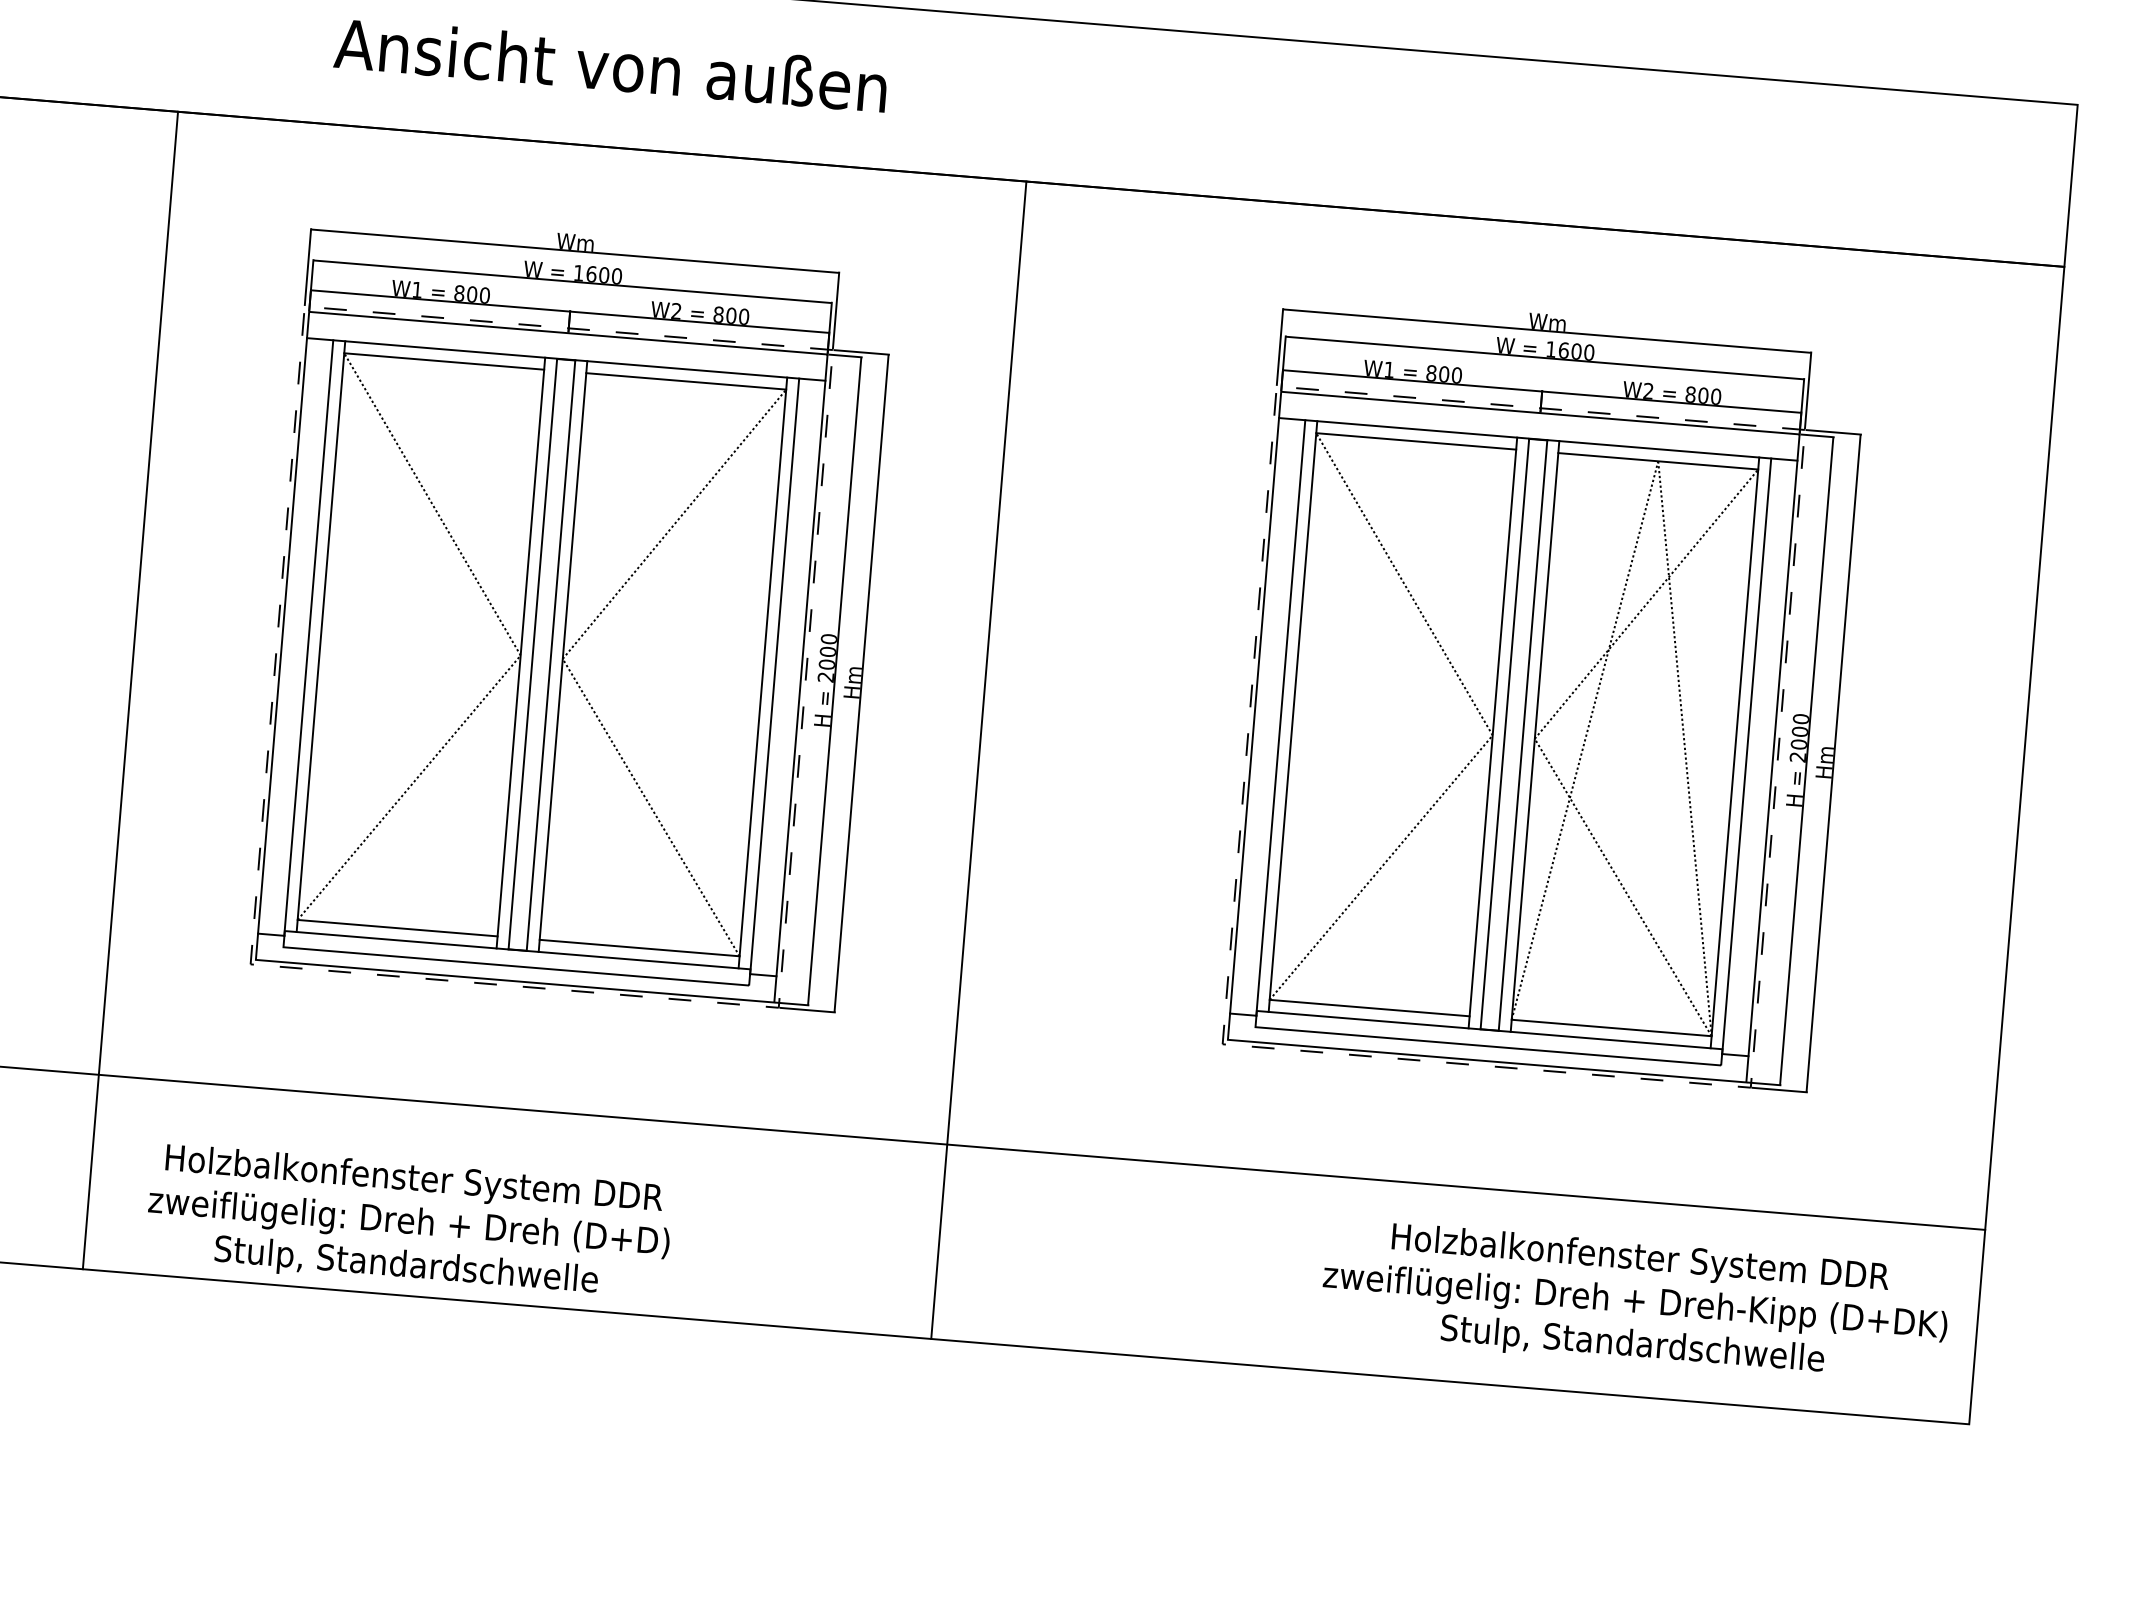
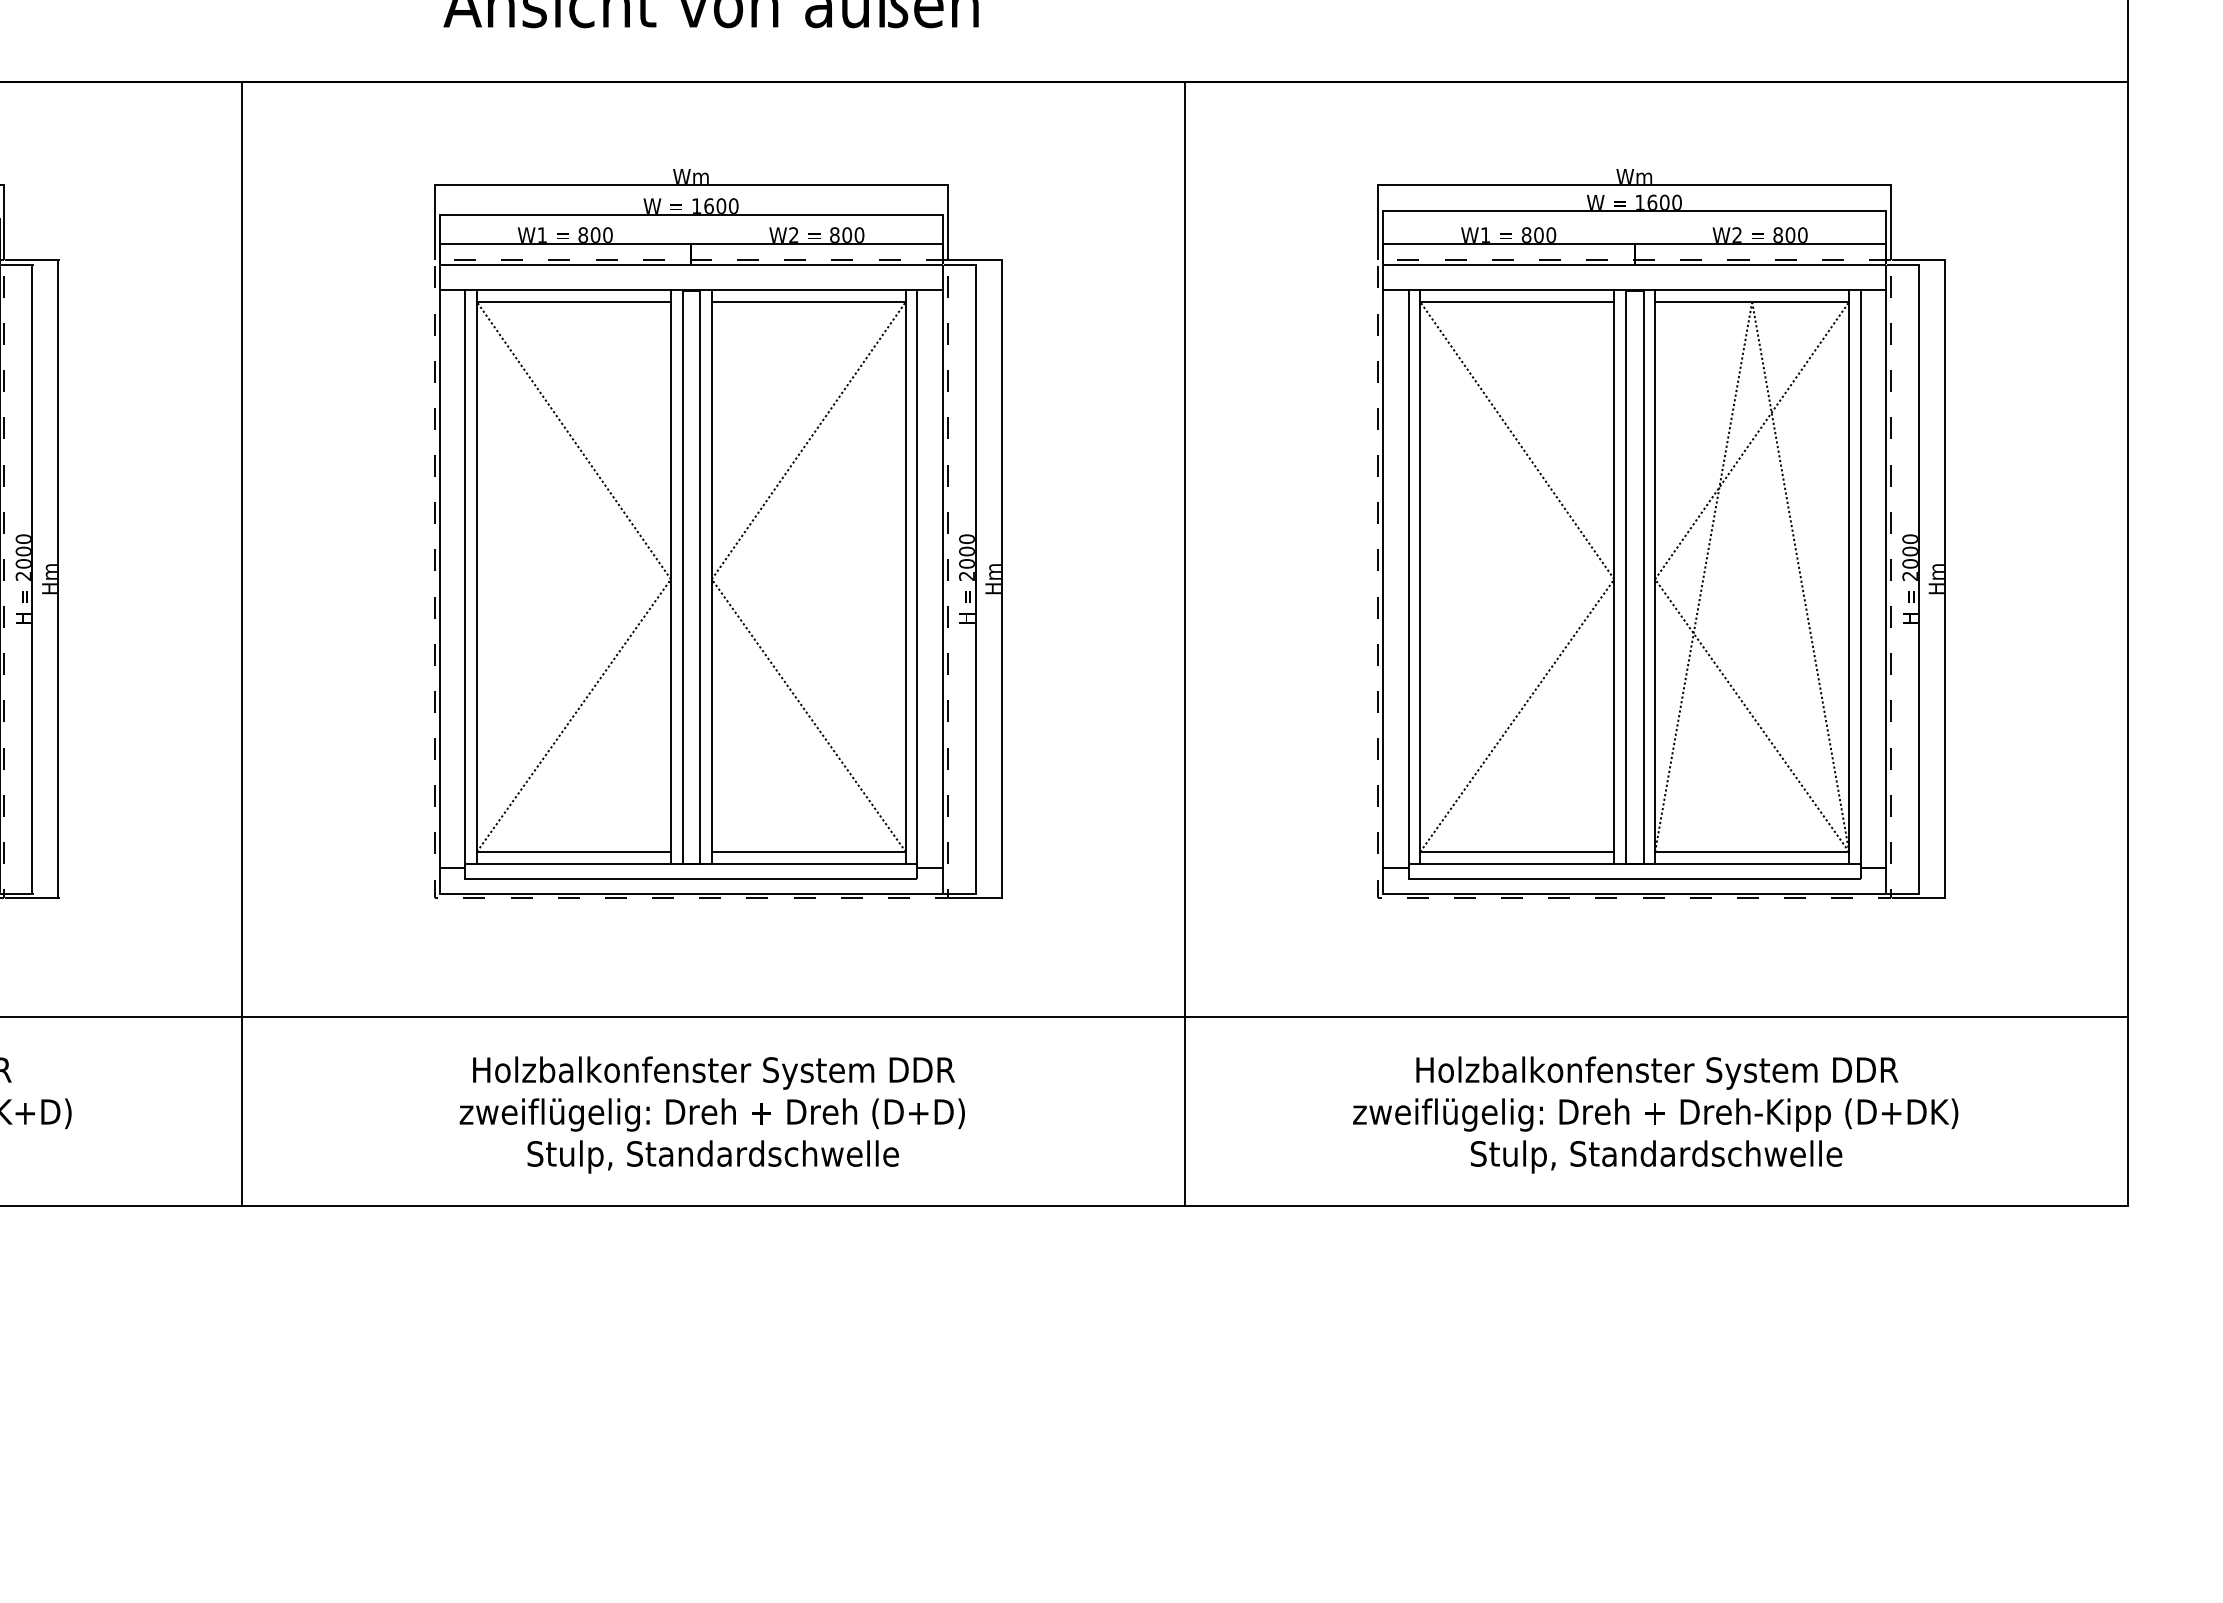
line: (130, 689) -> (241, 643), moved
line: (978, 759) -> (1184, 643), moved
text: (408, 1223) -> (711, 1114), moved
text: (1635, 1302) -> (1655, 1114), moved

